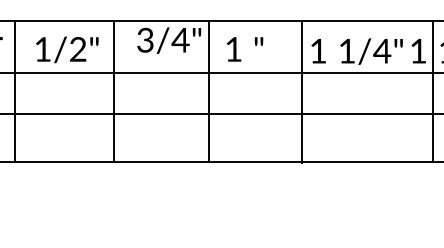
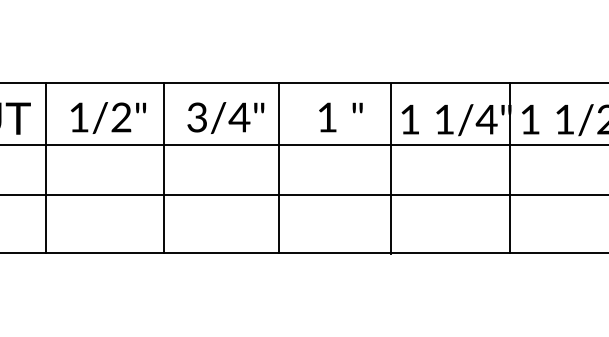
text: (168, 40) -> (225, 117), moved
text: (244, 49) -> (340, 117), moved
line: (432, 91) -> (510, 168), moved

